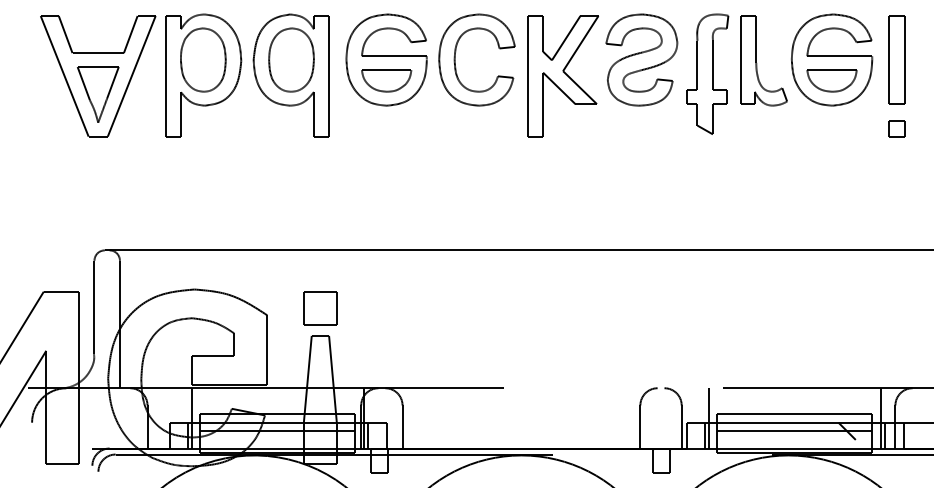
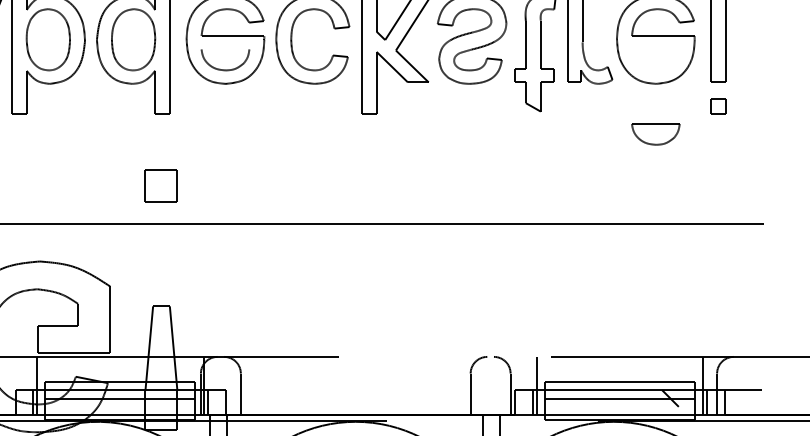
line: (386, 70) -> (225, 49), removed
part: (831, 80) -> (655, 133), moved
part: (320, 308) -> (161, 186), moved

